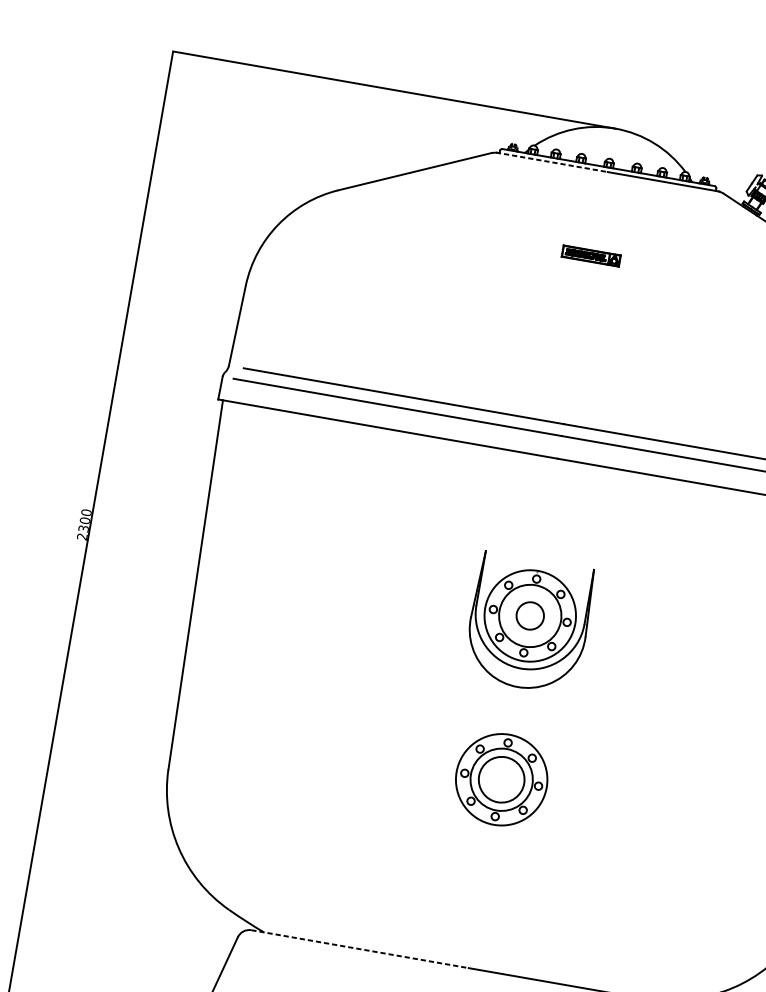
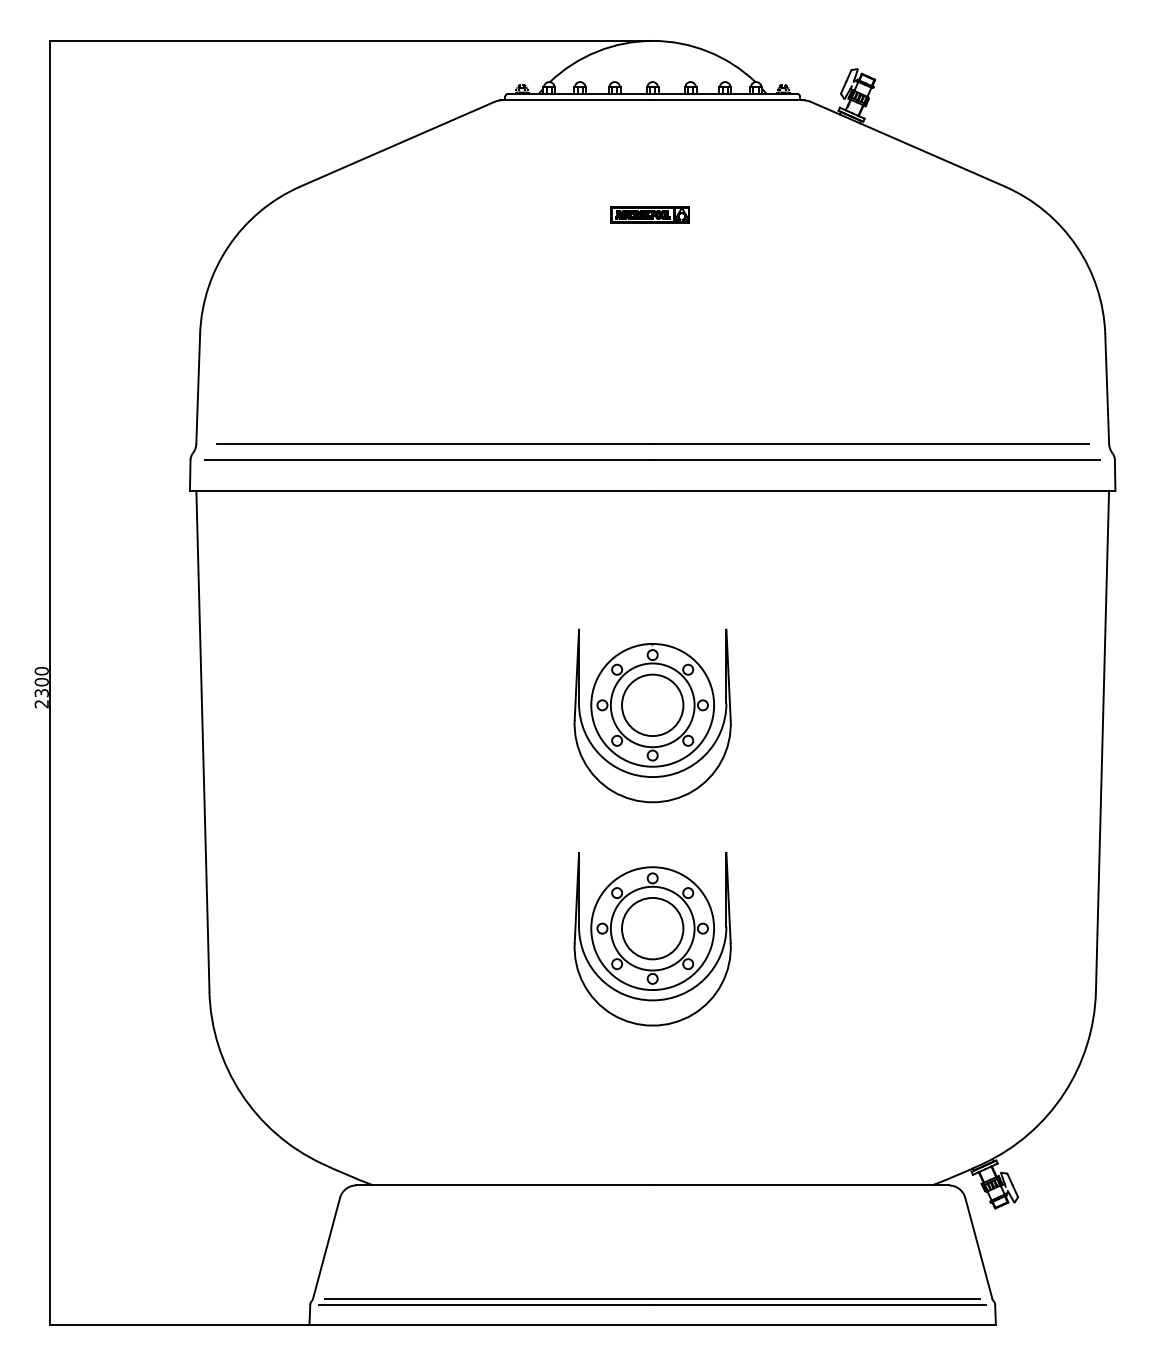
line: (551, 162) -> (576, 100), dashed -> solid
circle: (530, 616) -> (652, 705), size x1.67
part: (485, 829) -> (643, 998), added
line: (360, 949) -> (504, 1185), dashed -> solid

